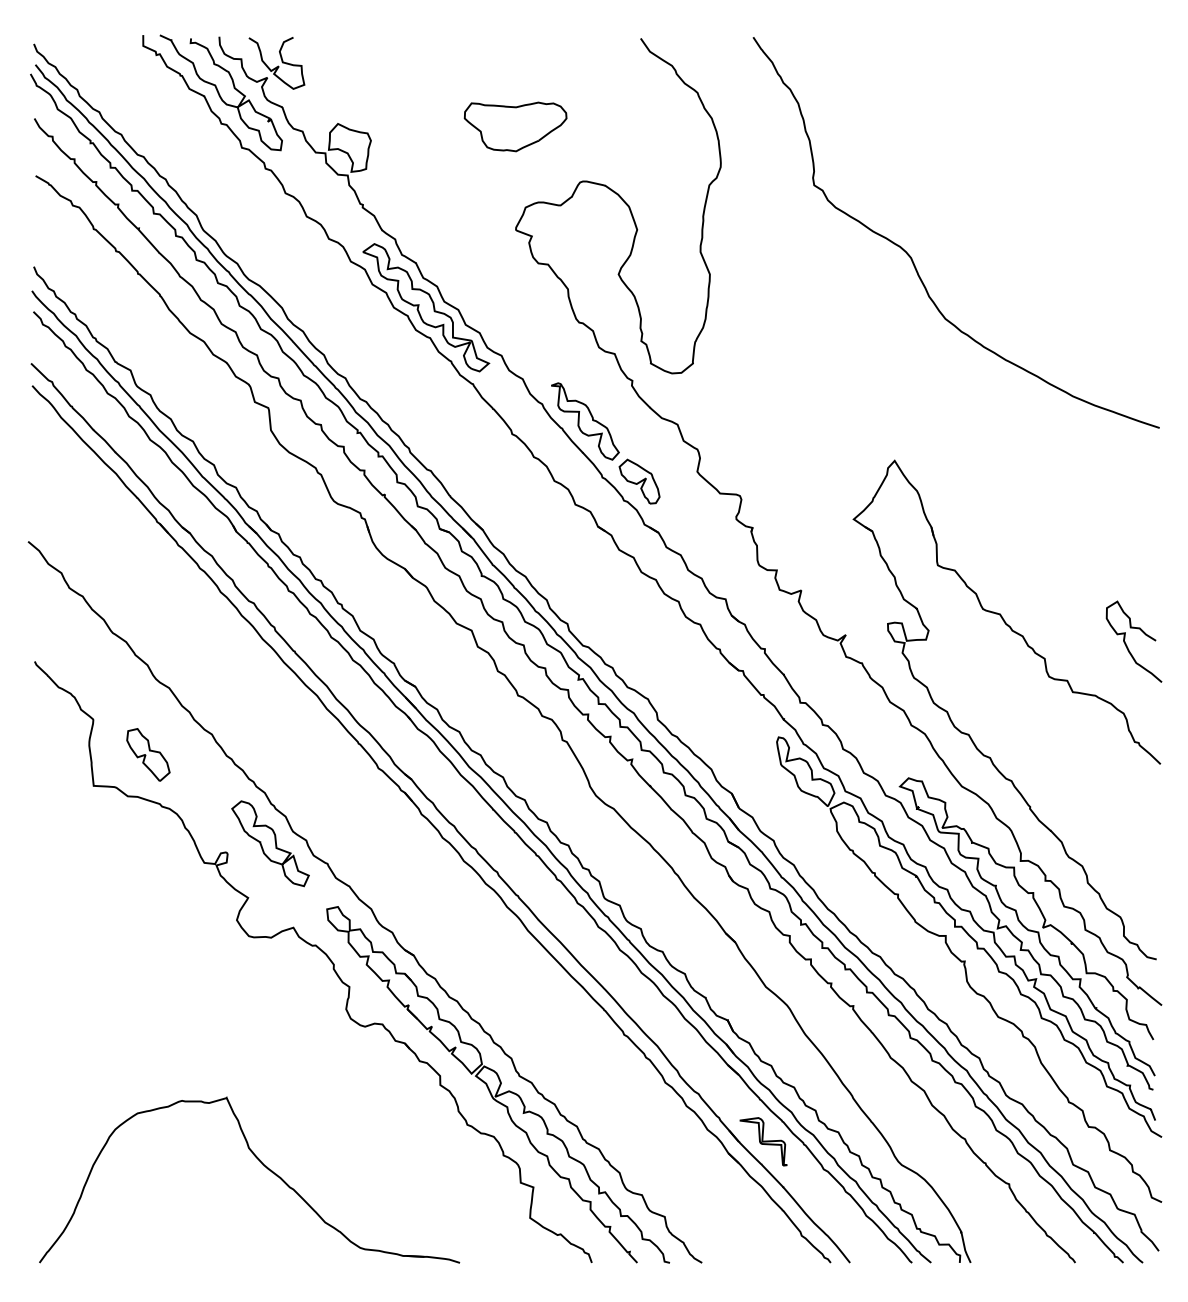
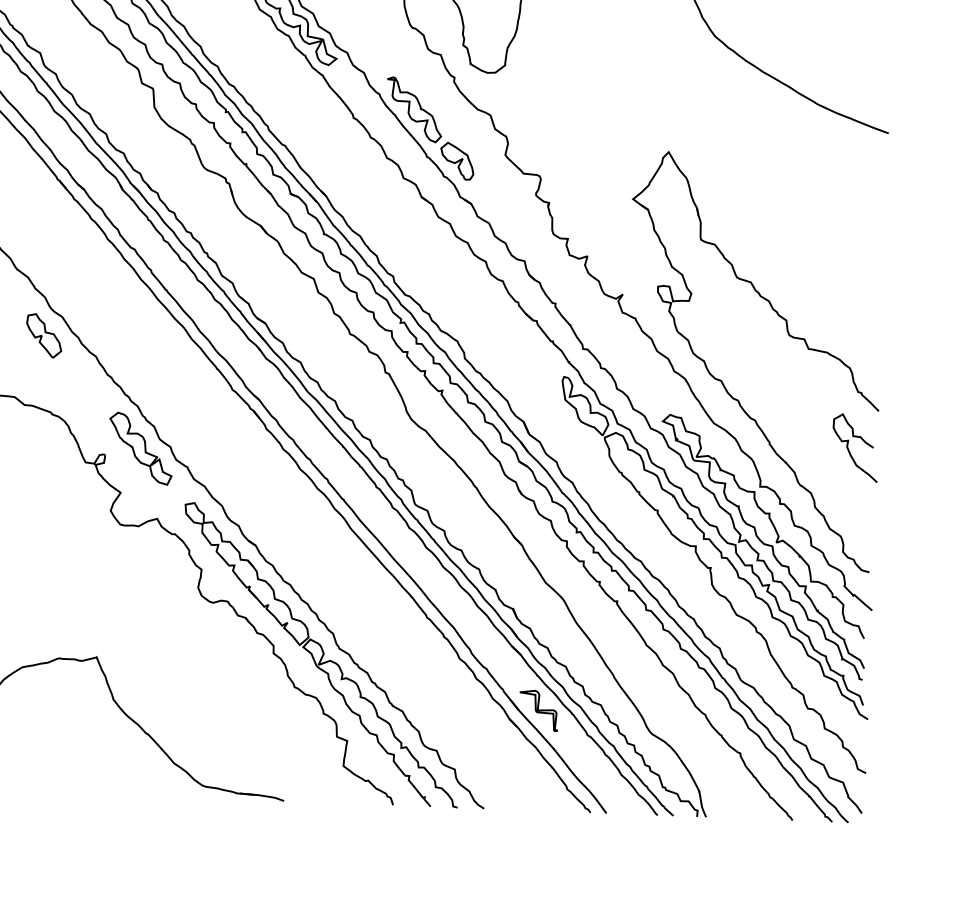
curve: (1127, 645) -> (849, 450), moved
part: (148, 754) -> (44, 335), moved

